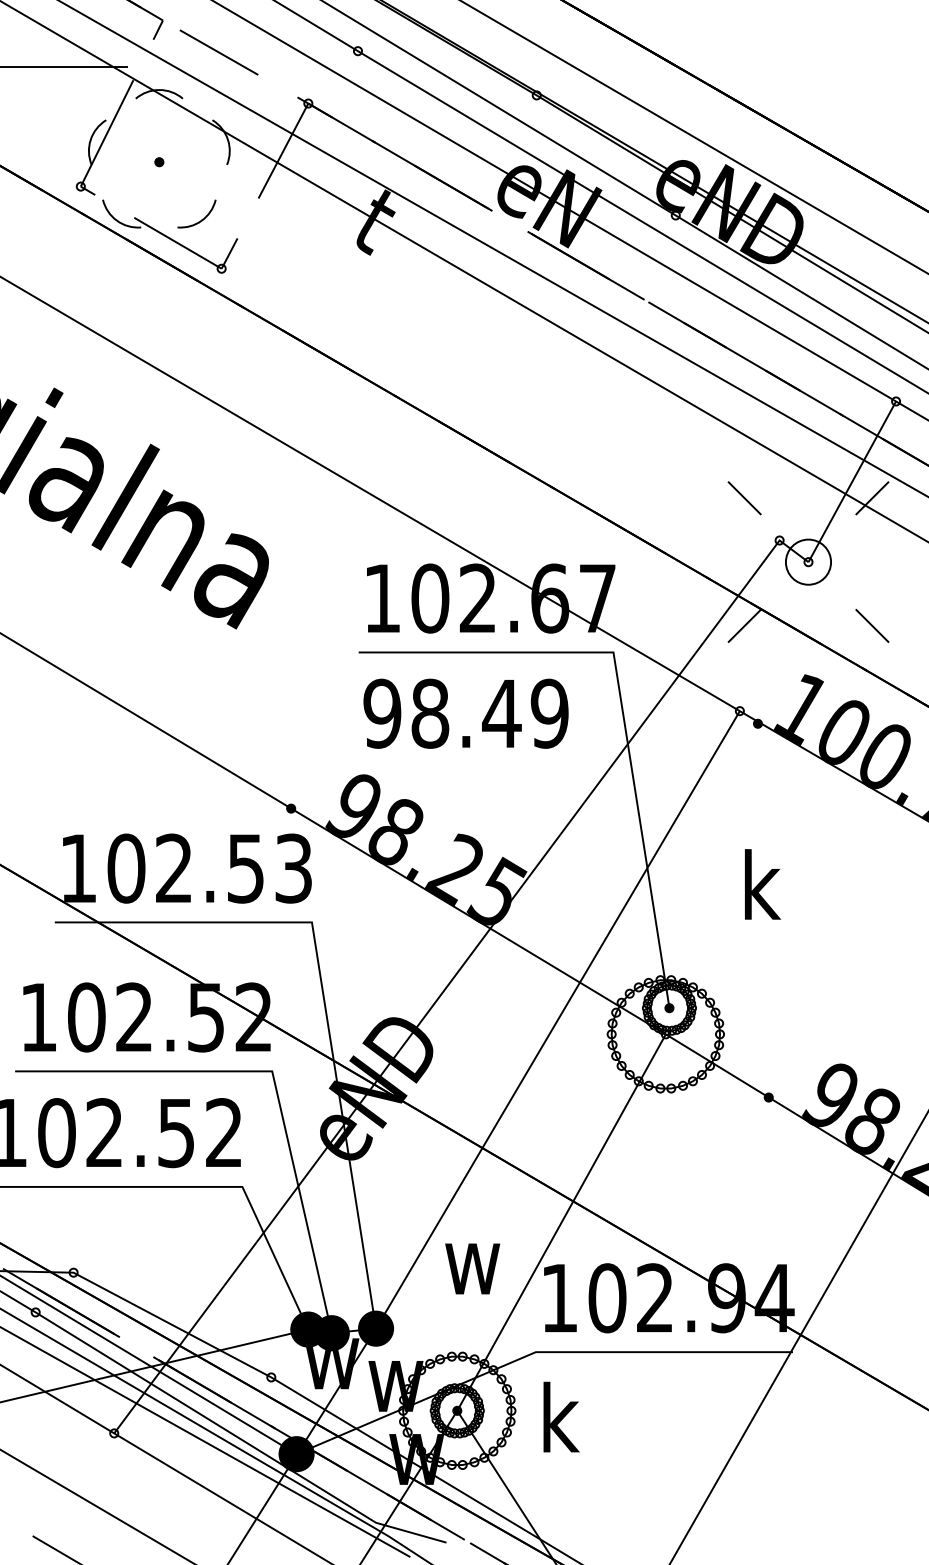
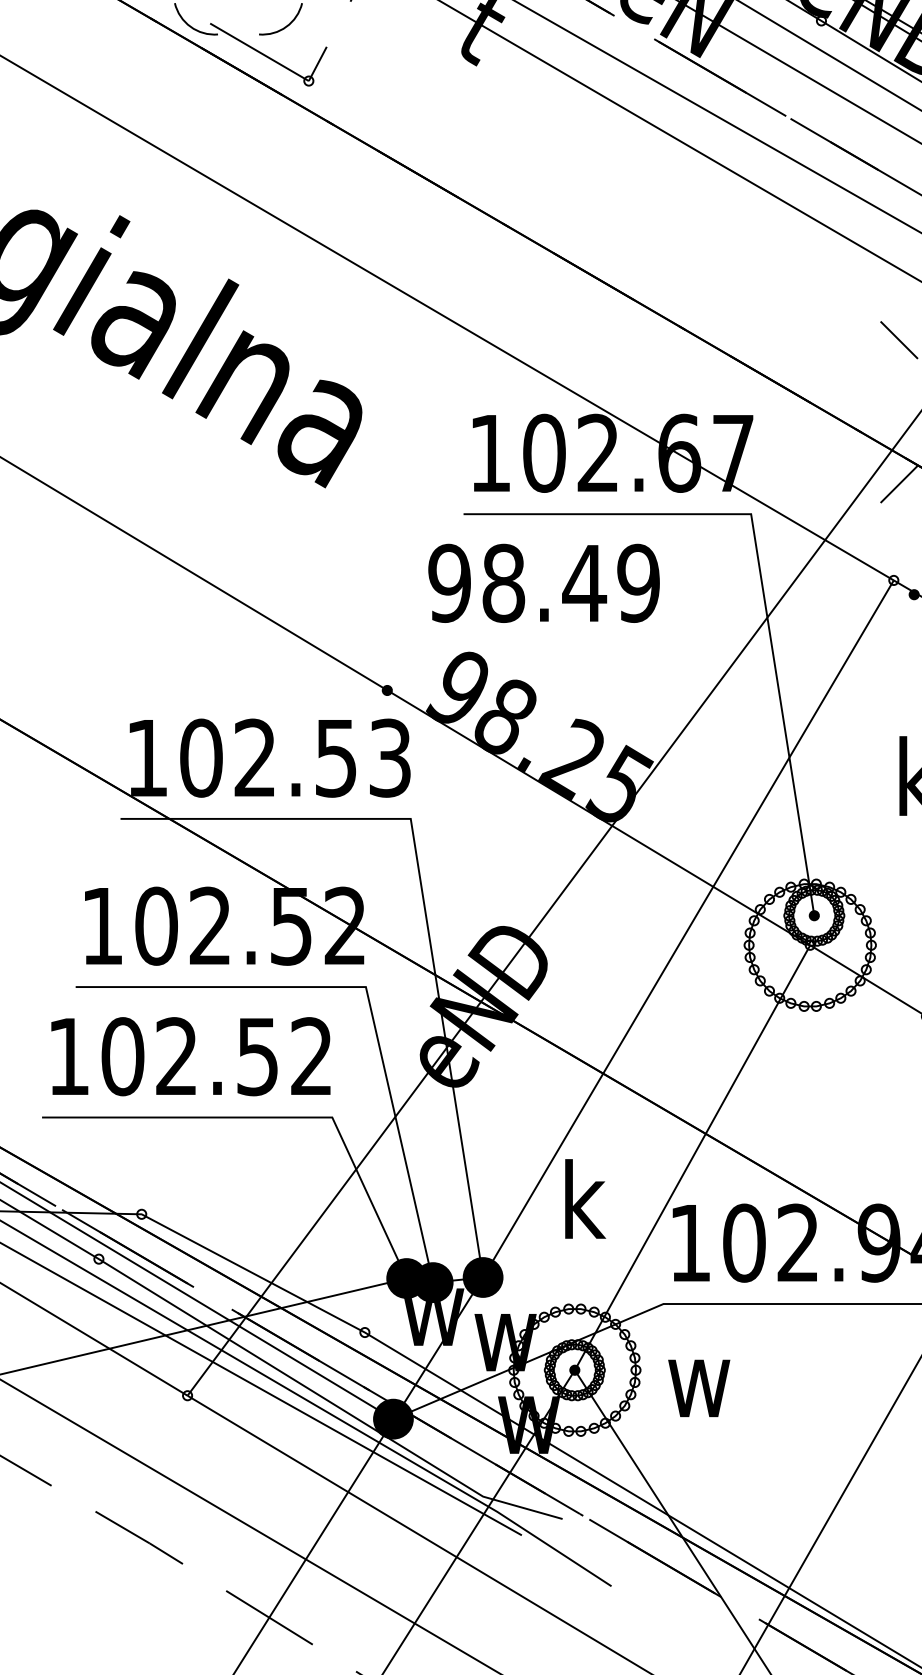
text: (465, 713) -> (543, 583), moved
text: (472, 1258) -> (591, 1198), w -> k
text: (567, 1416) -> (699, 1376), k -> w

